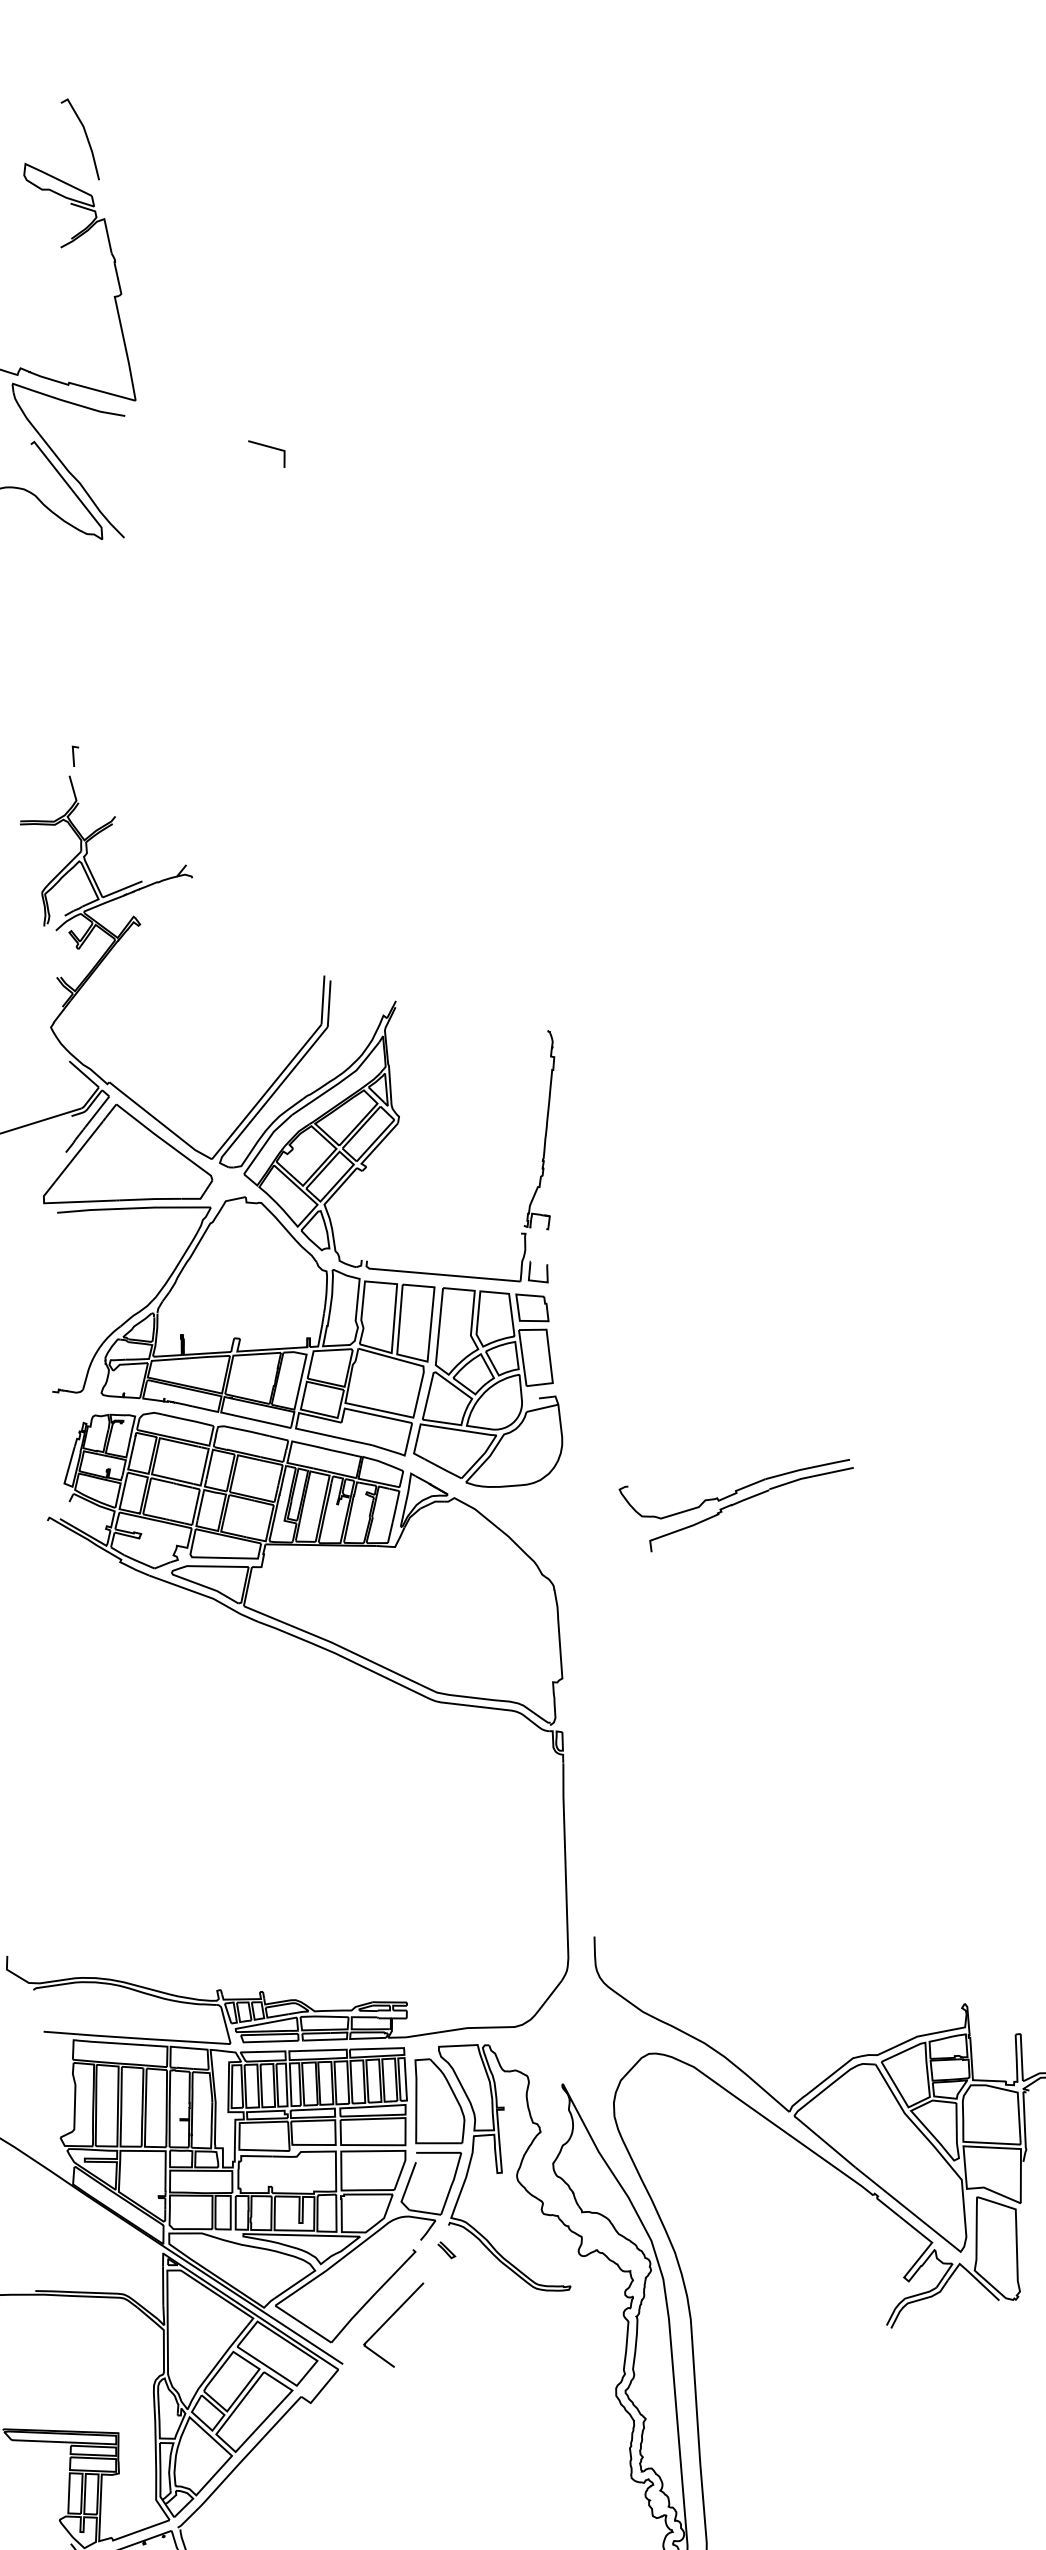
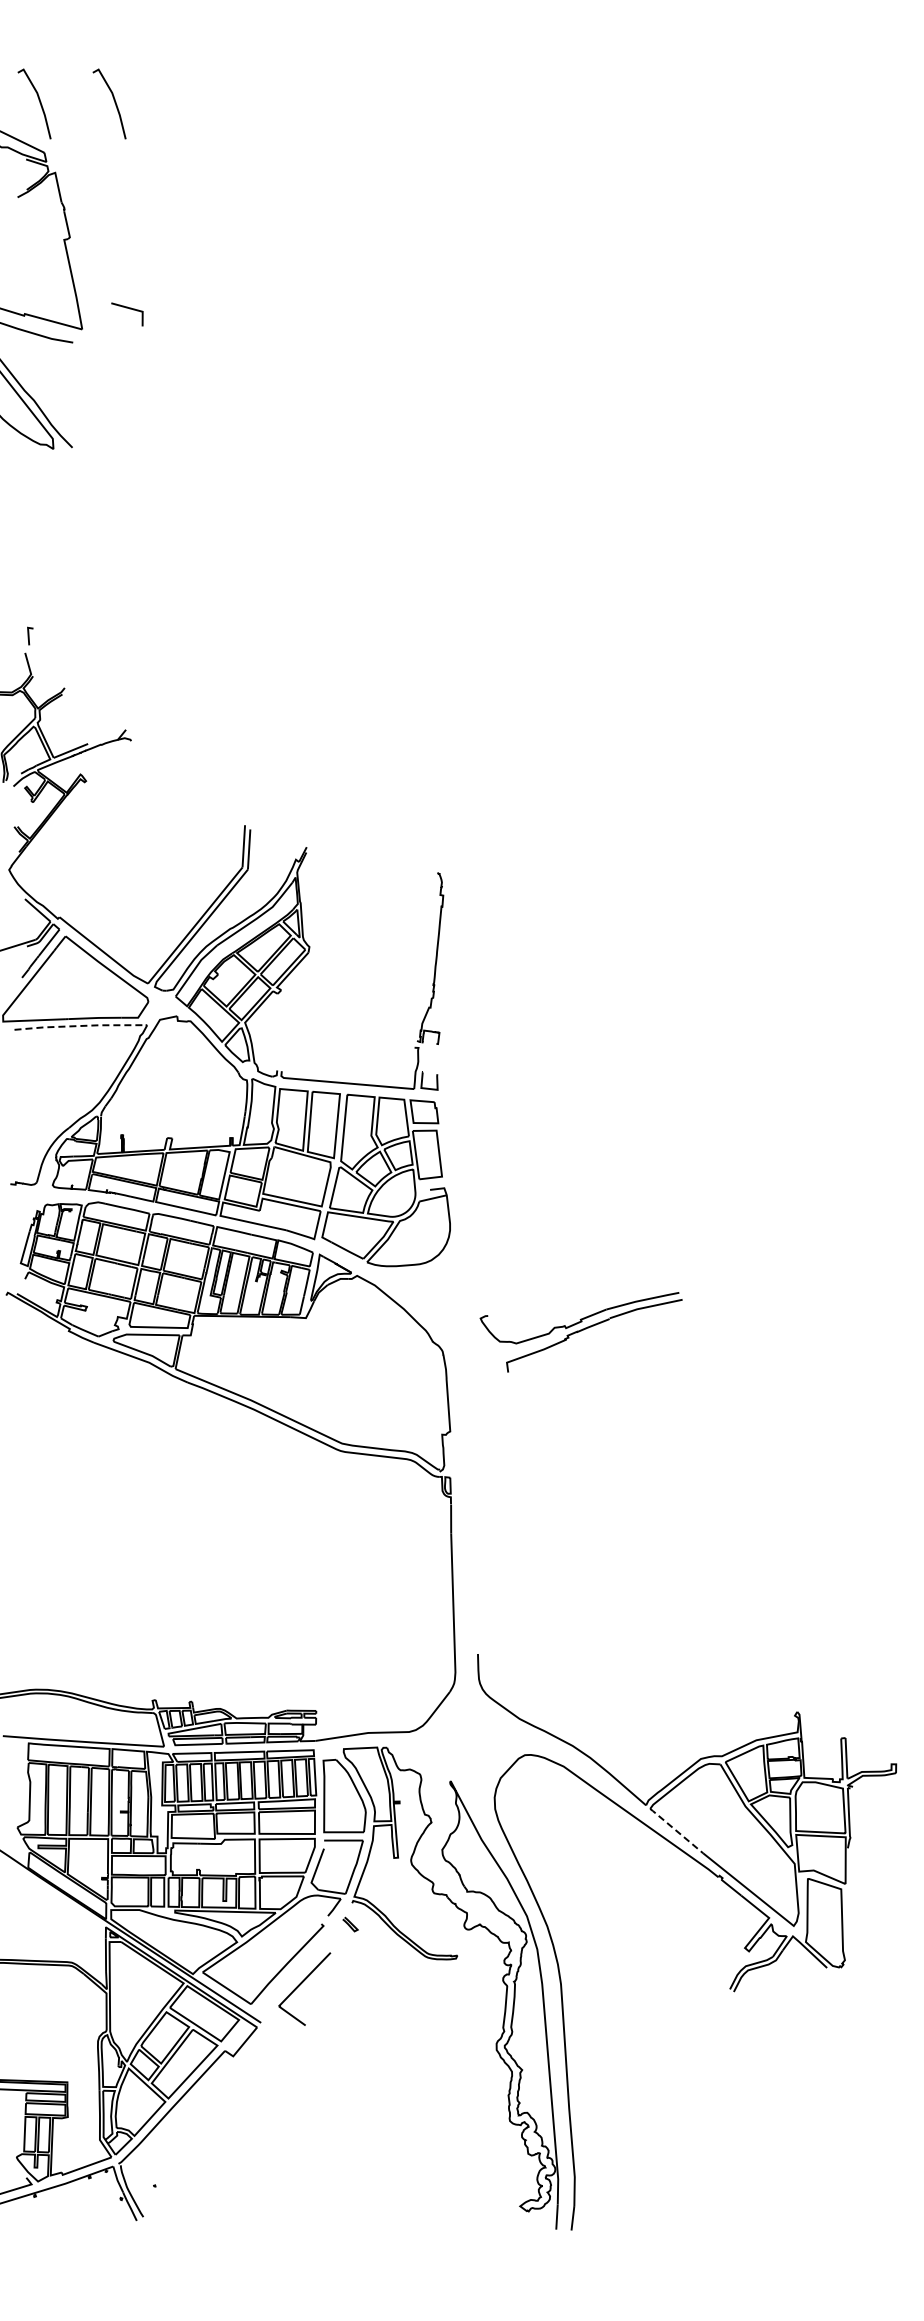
line: (171, 135) -> (113, 100), added
line: (269, 448) -> (129, 309), moved
line: (133, 1208) -> (80, 1026), solid -> dashed
part: (735, 1505) -> (580, 1332), moved
line: (824, 2141) -> (676, 1830), solid -> dashed

